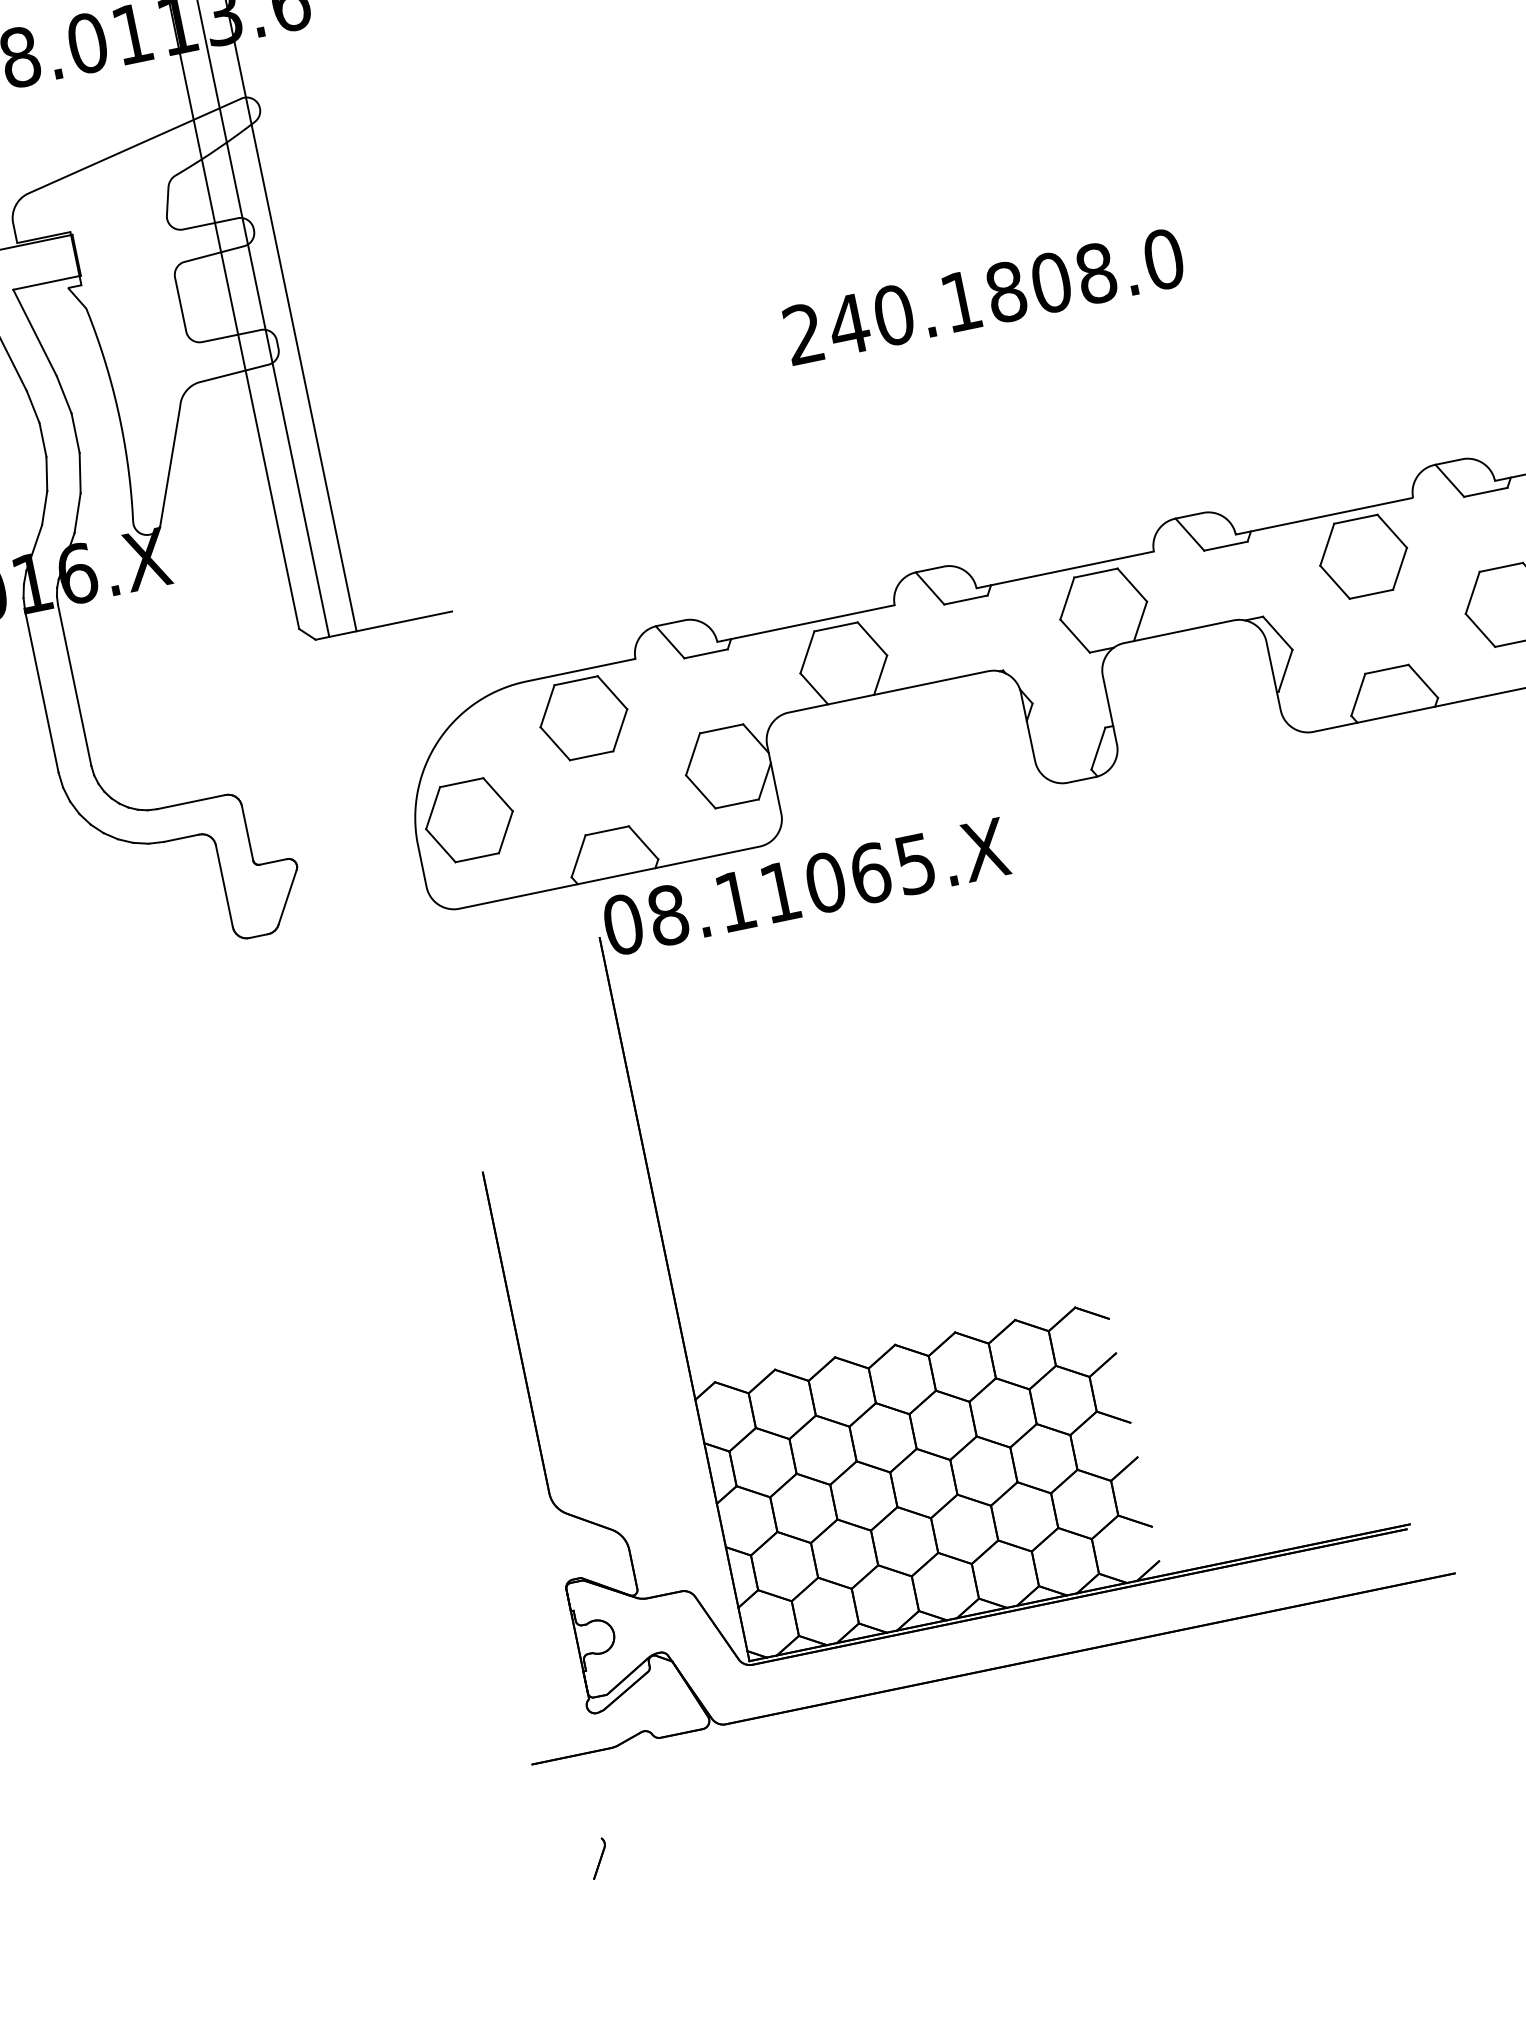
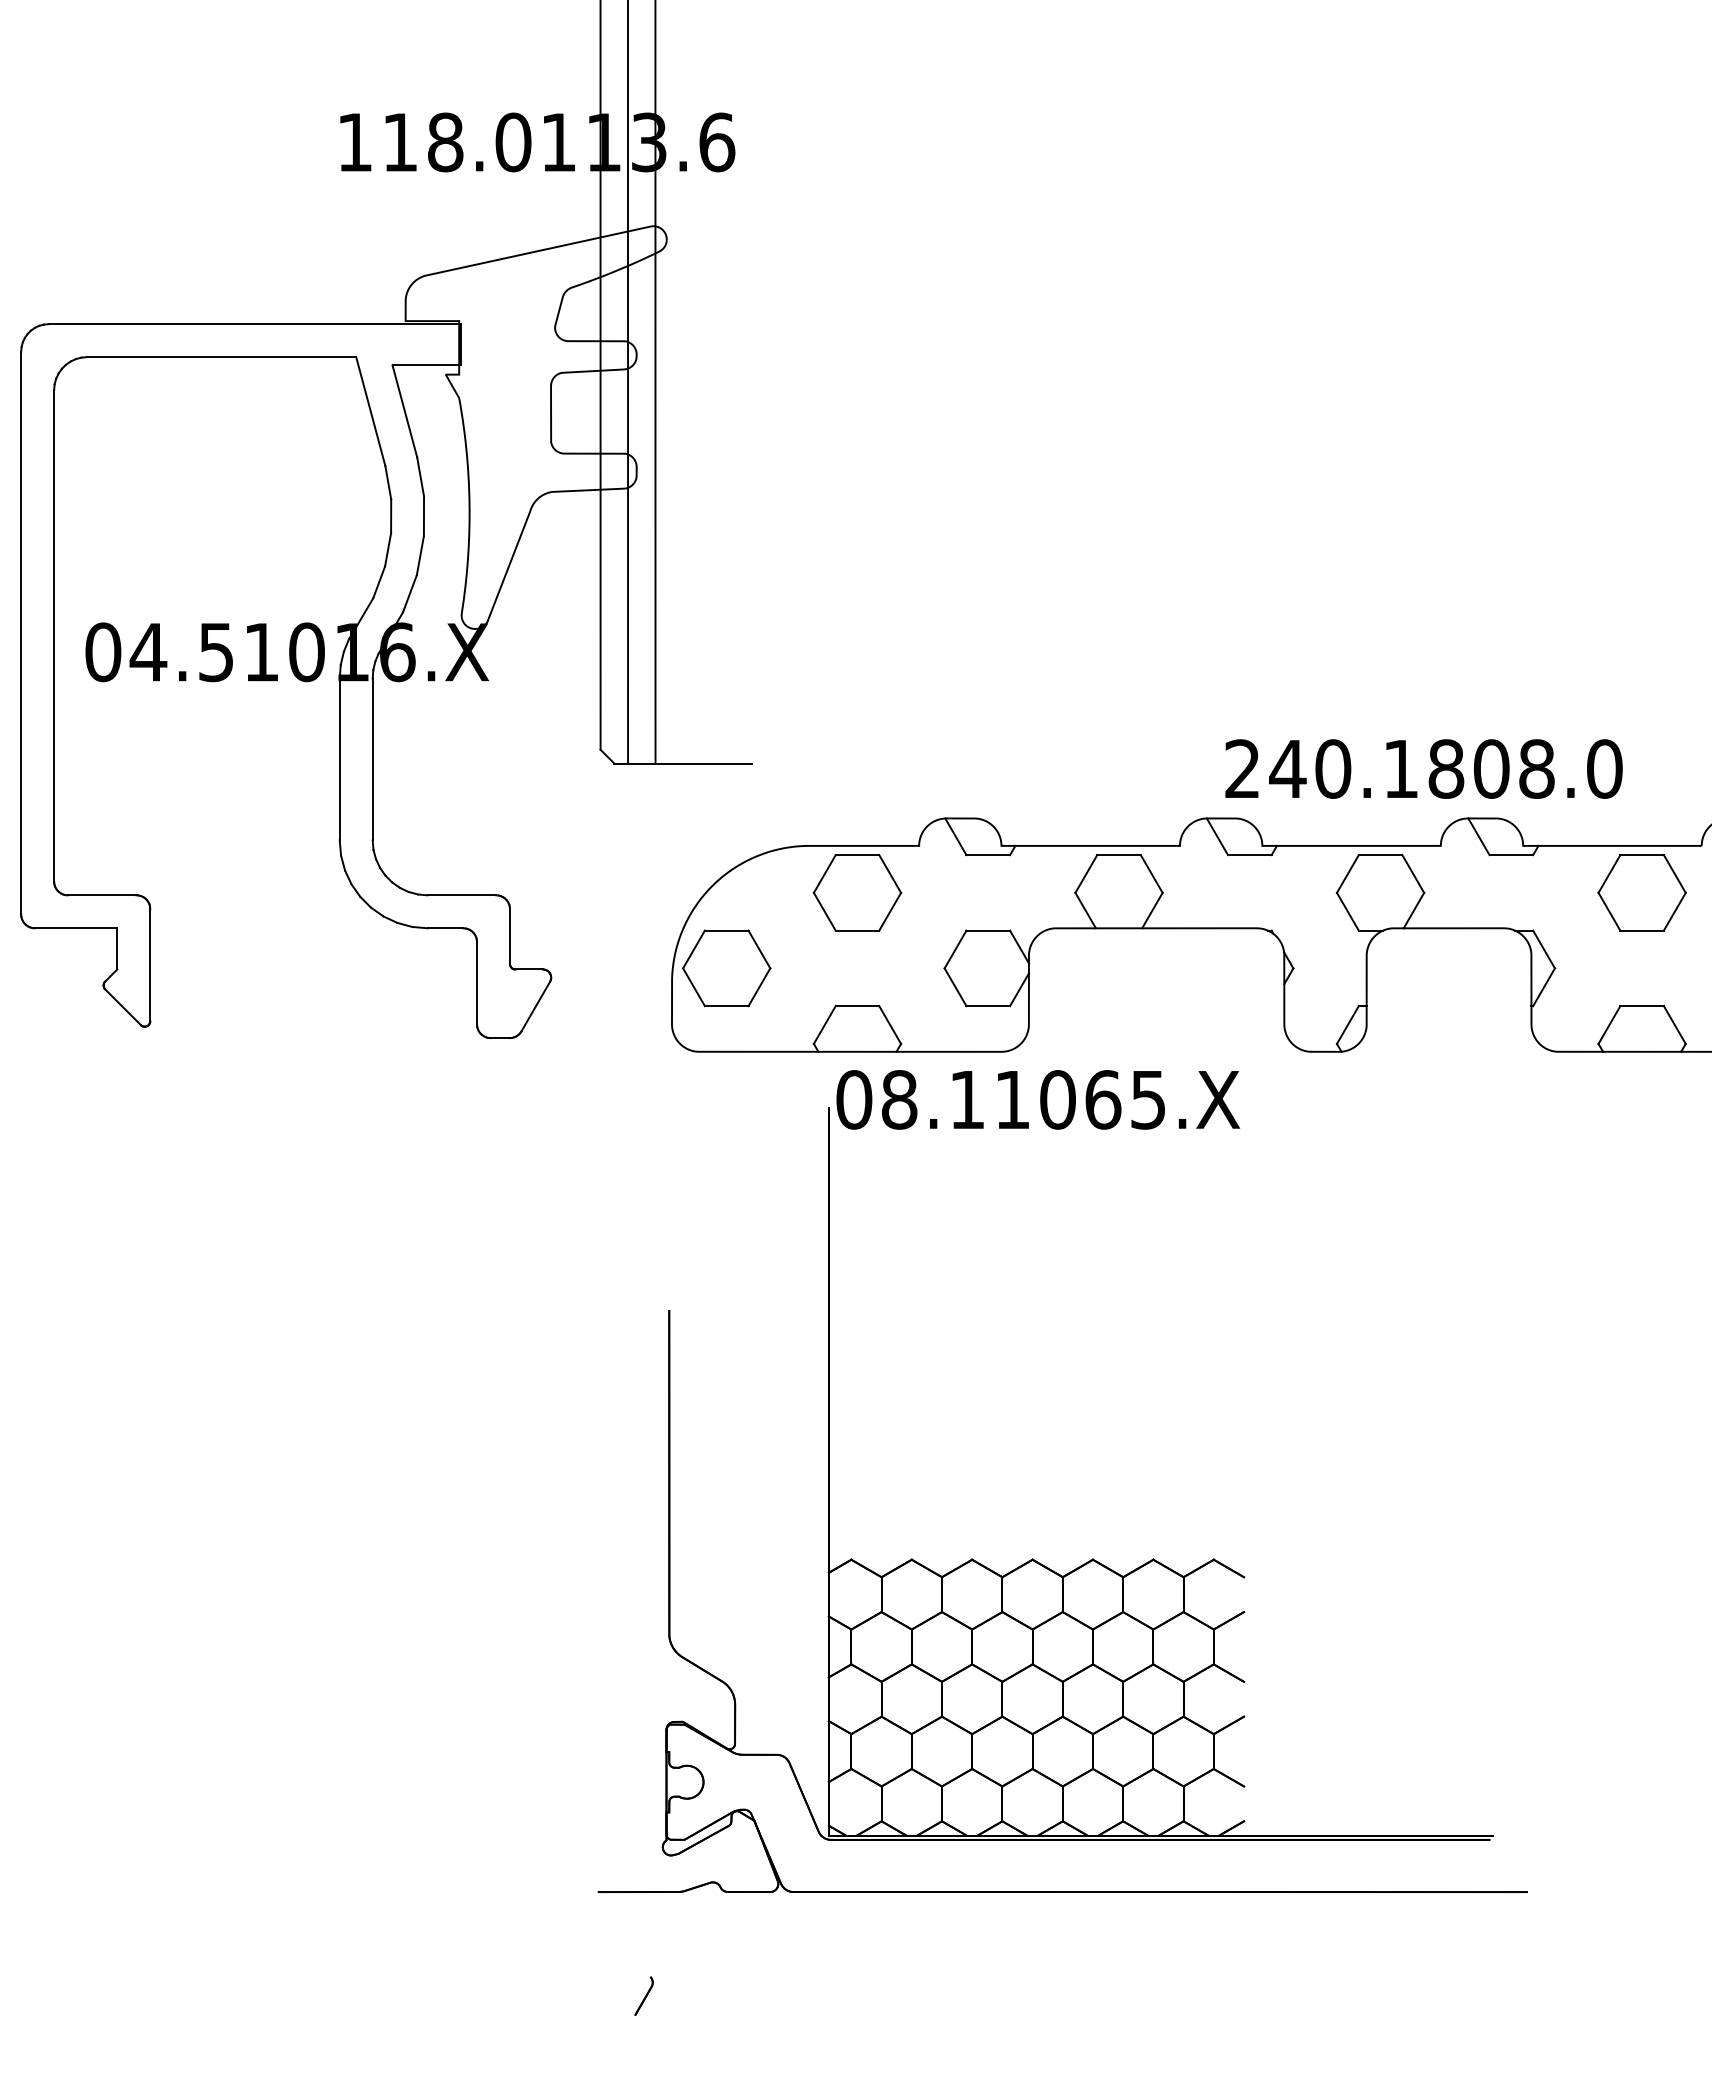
text: (983, 296) -> (1423, 768), moved

